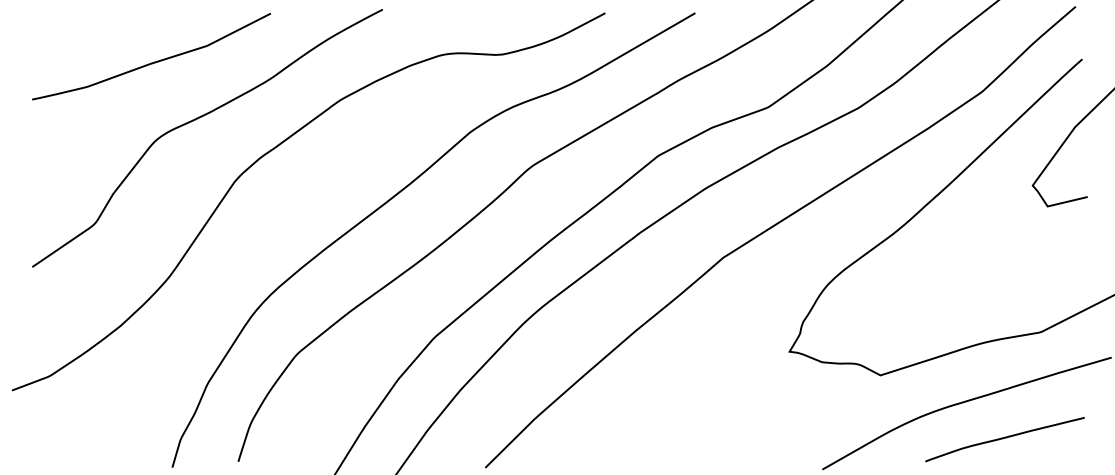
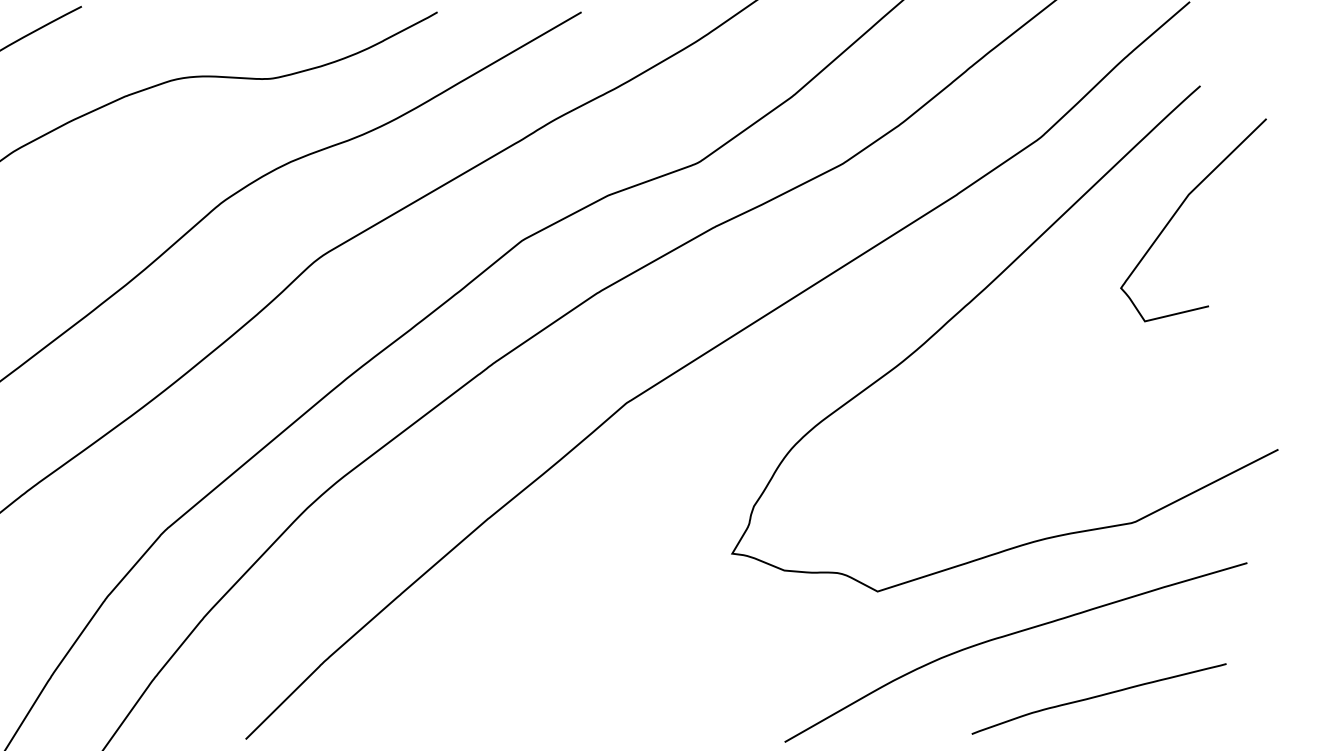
curve: (1004, 438) -> (1098, 697), moved

